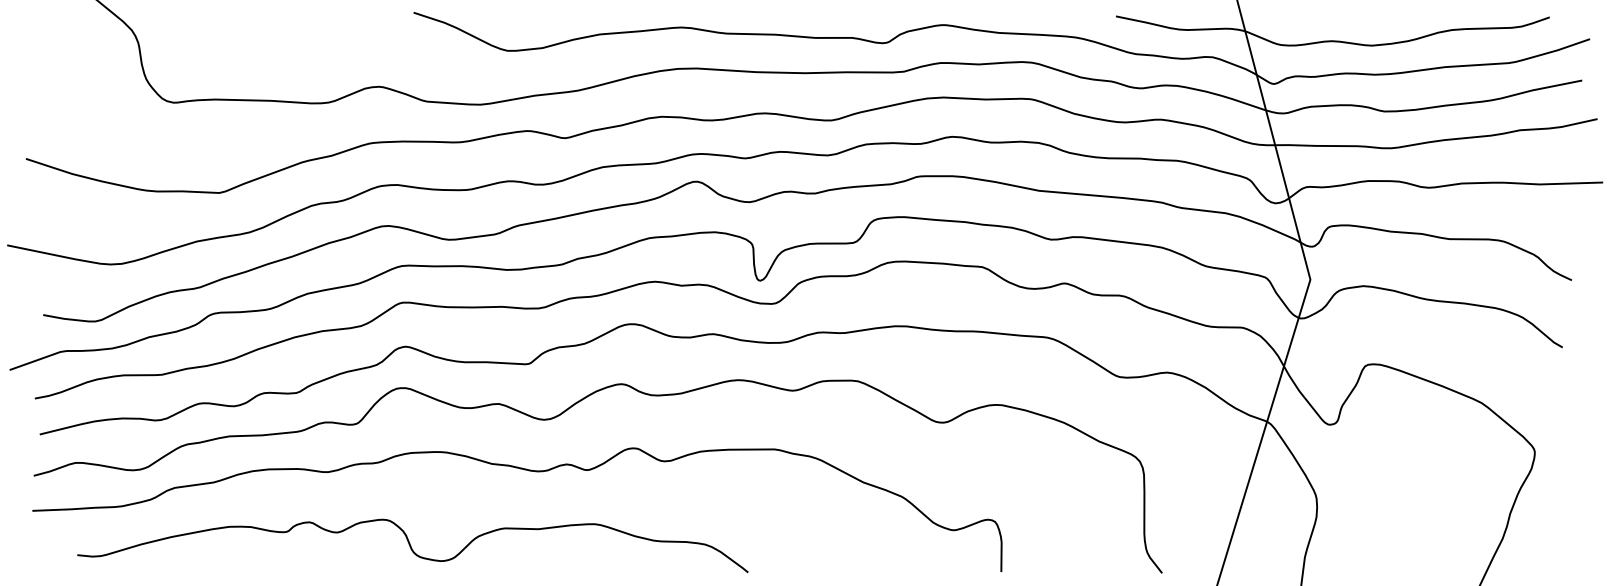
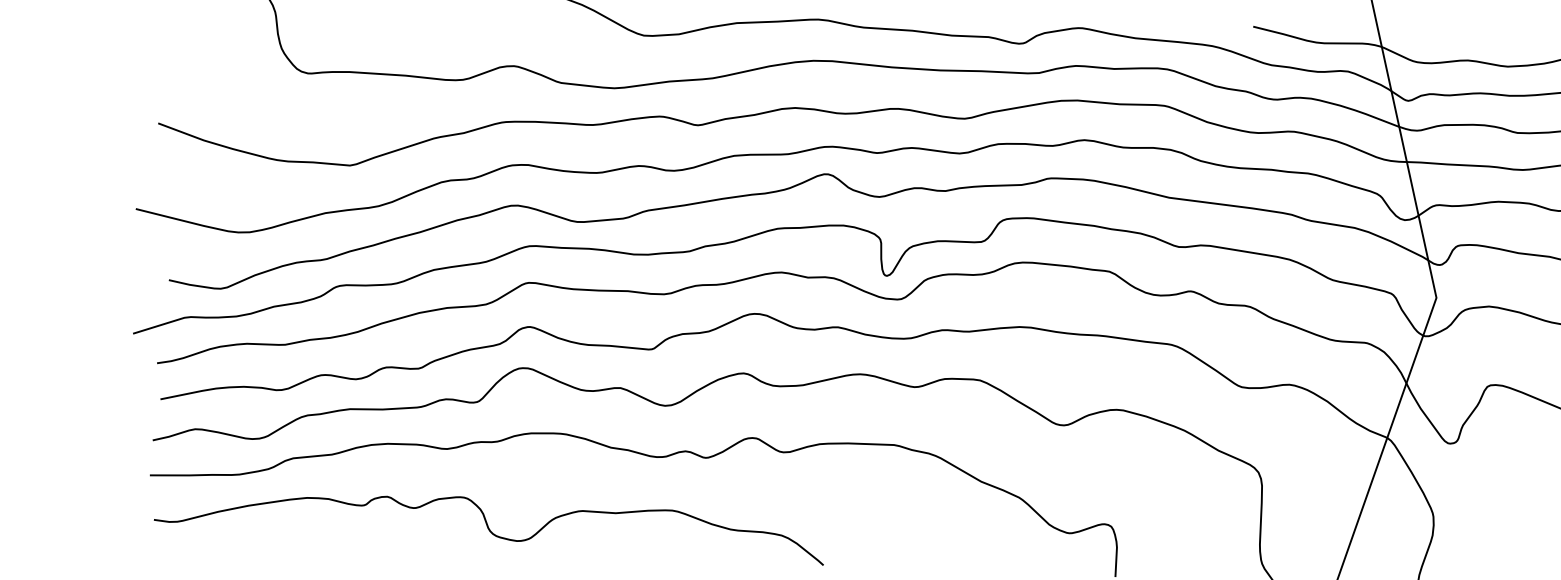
curve: (411, 545) -> (488, 524), moved

